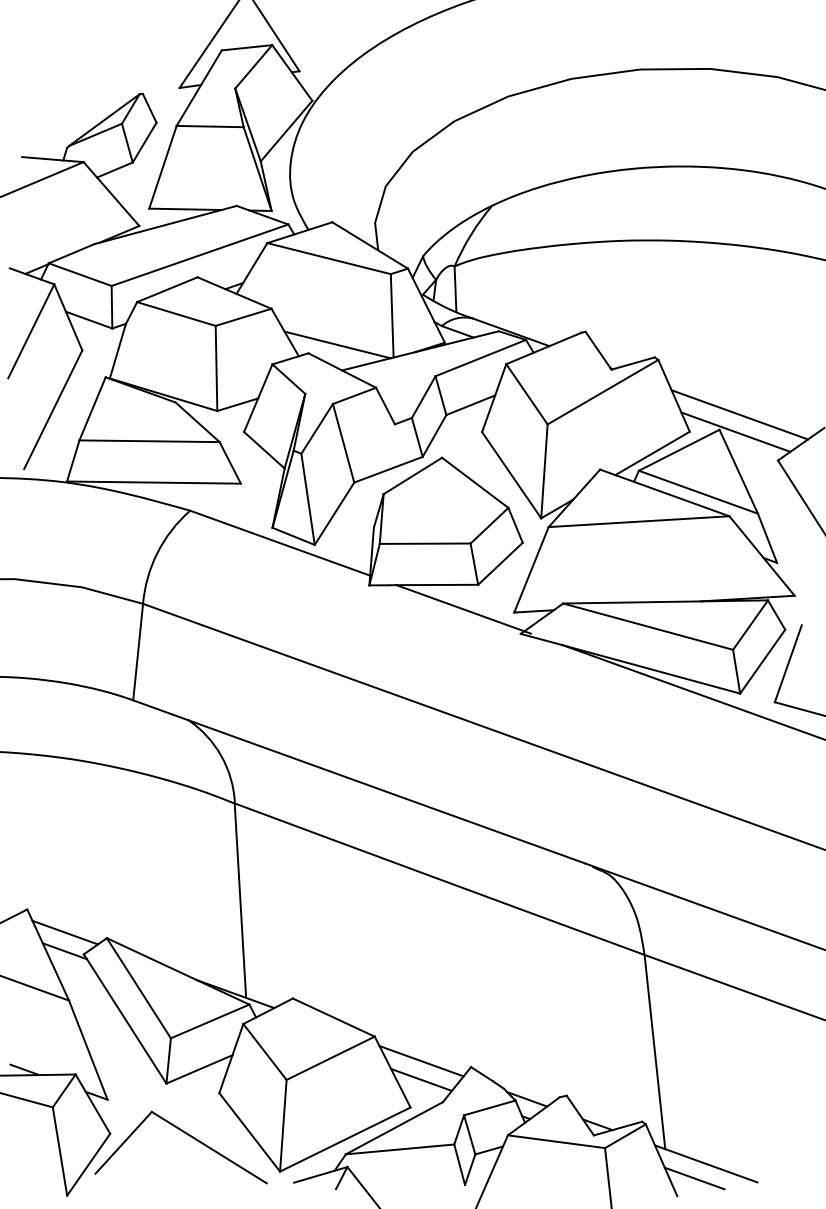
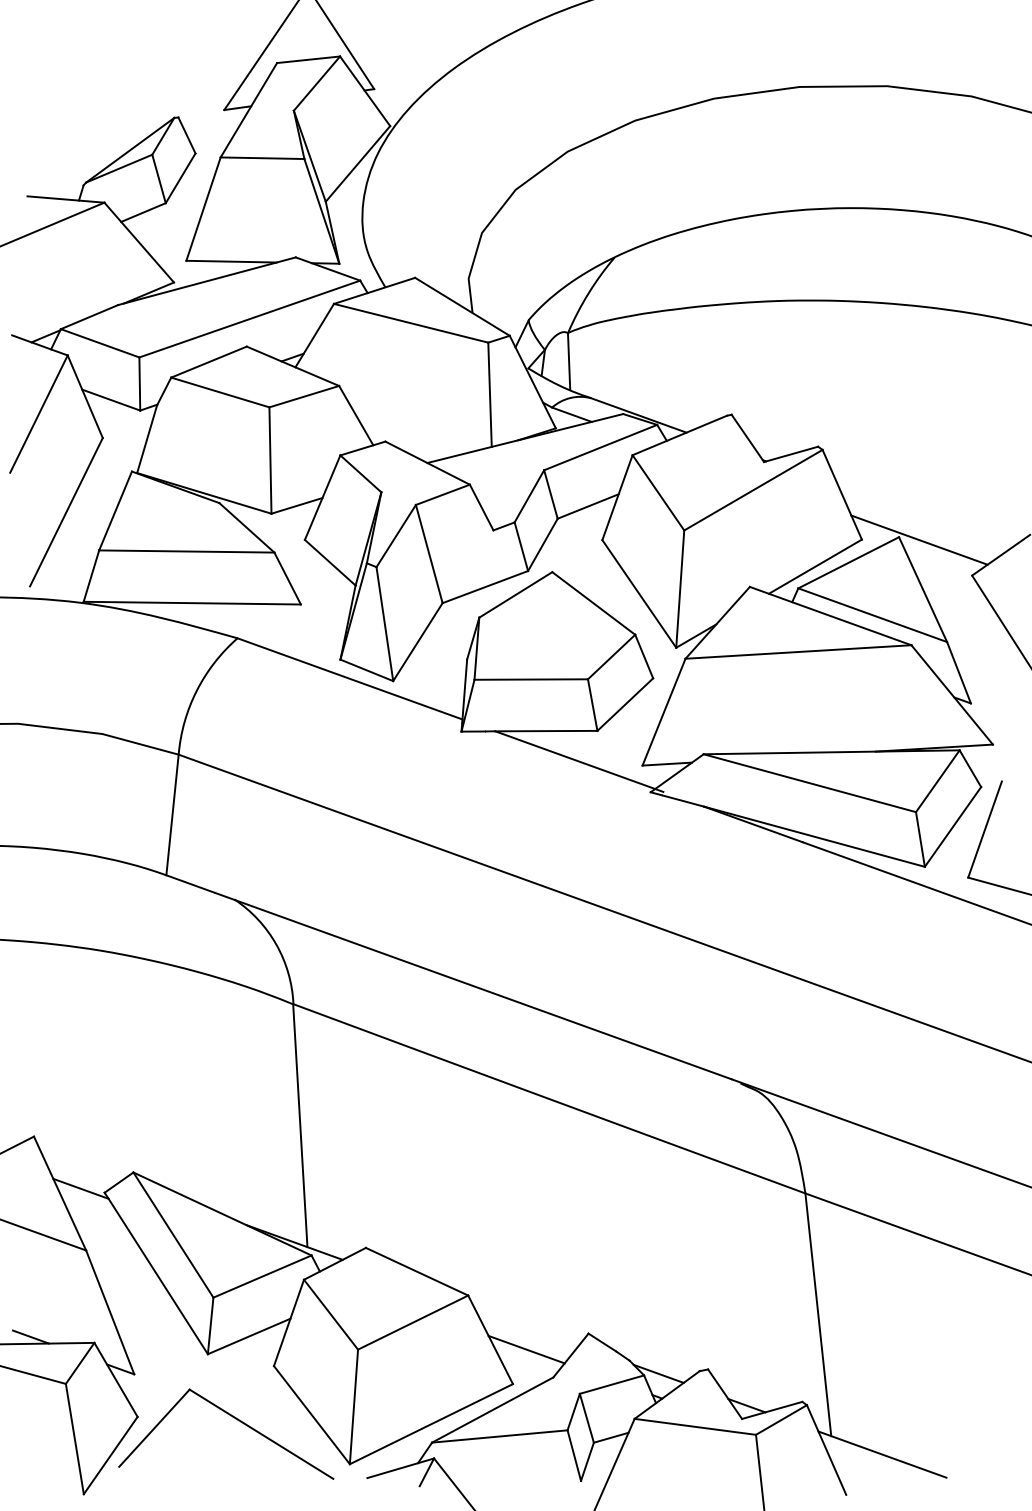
line: (337, 344) -> (421, 430), removed
line: (739, 414) -> (924, 518), removed
line: (65, 932) -> (81, 1165), removed
line: (421, 1061) -> (526, 1326), removed
line: (694, 1178) -> (867, 1472), removed

